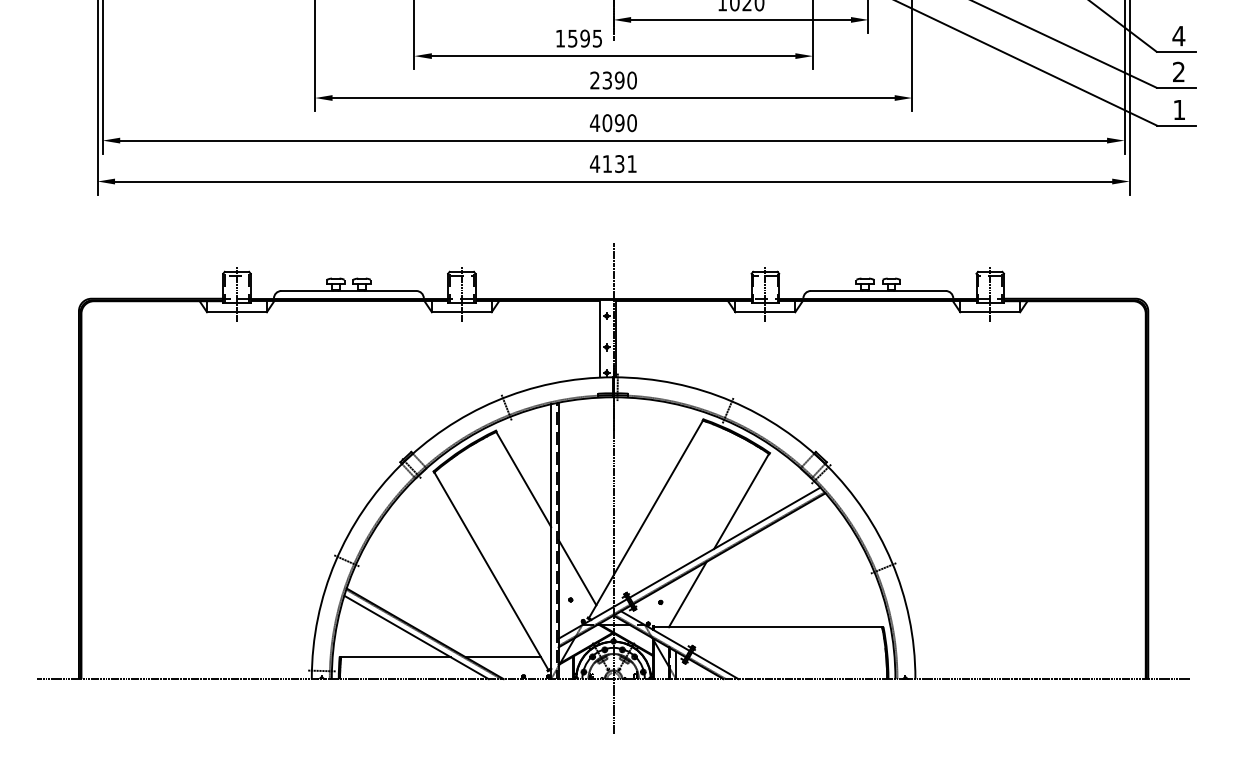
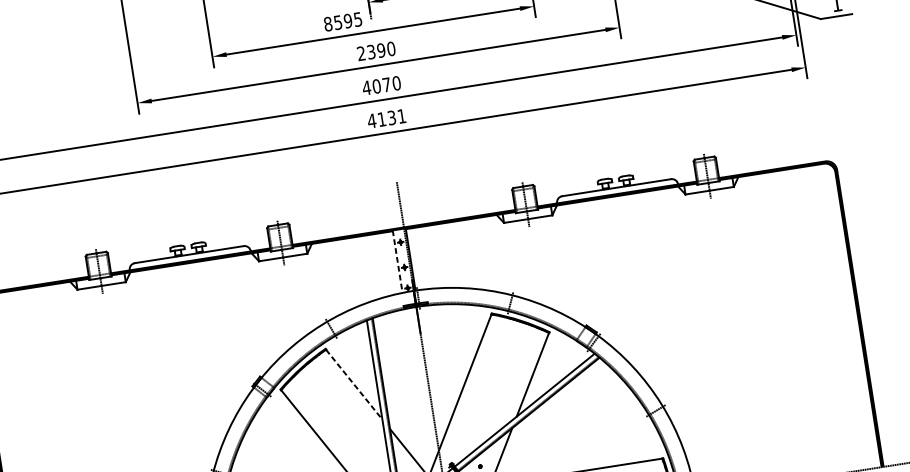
text: (560, 38) -> (328, 24), 1595 -> 8595
text: (619, 123) -> (386, 85), 4090 -> 4070
line: (599, 338) -> (397, 261), solid -> dashed
line: (523, 479) -> (354, 384), solid -> dashed

